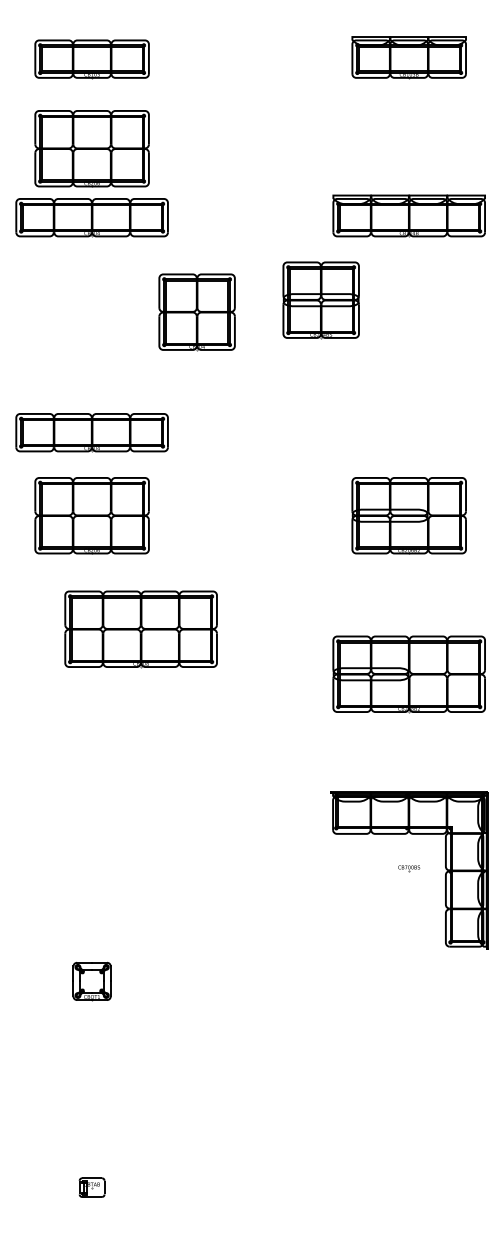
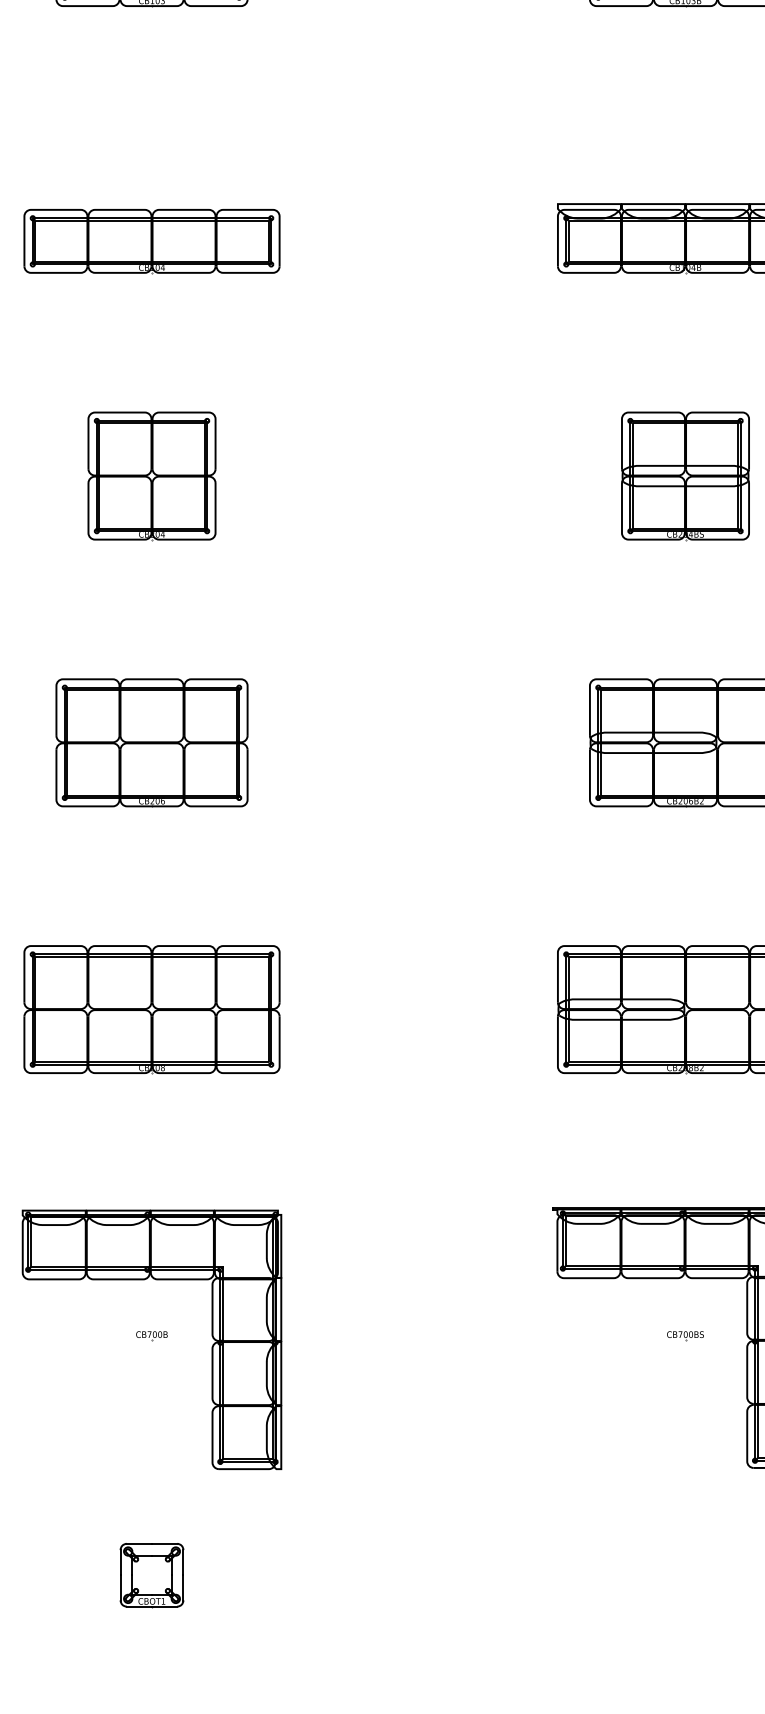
part: (91, 148) -> (150, 124), removed
part: (320, 300) -> (684, 476), moved
part: (196, 312) -> (150, 476), moved
part: (91, 432) -> (150, 602), removed
part: (140, 629) -> (150, 1009), moved
part: (91, 870) -> (150, 1339), added
part: (91, 981) -> (150, 1575), moved

